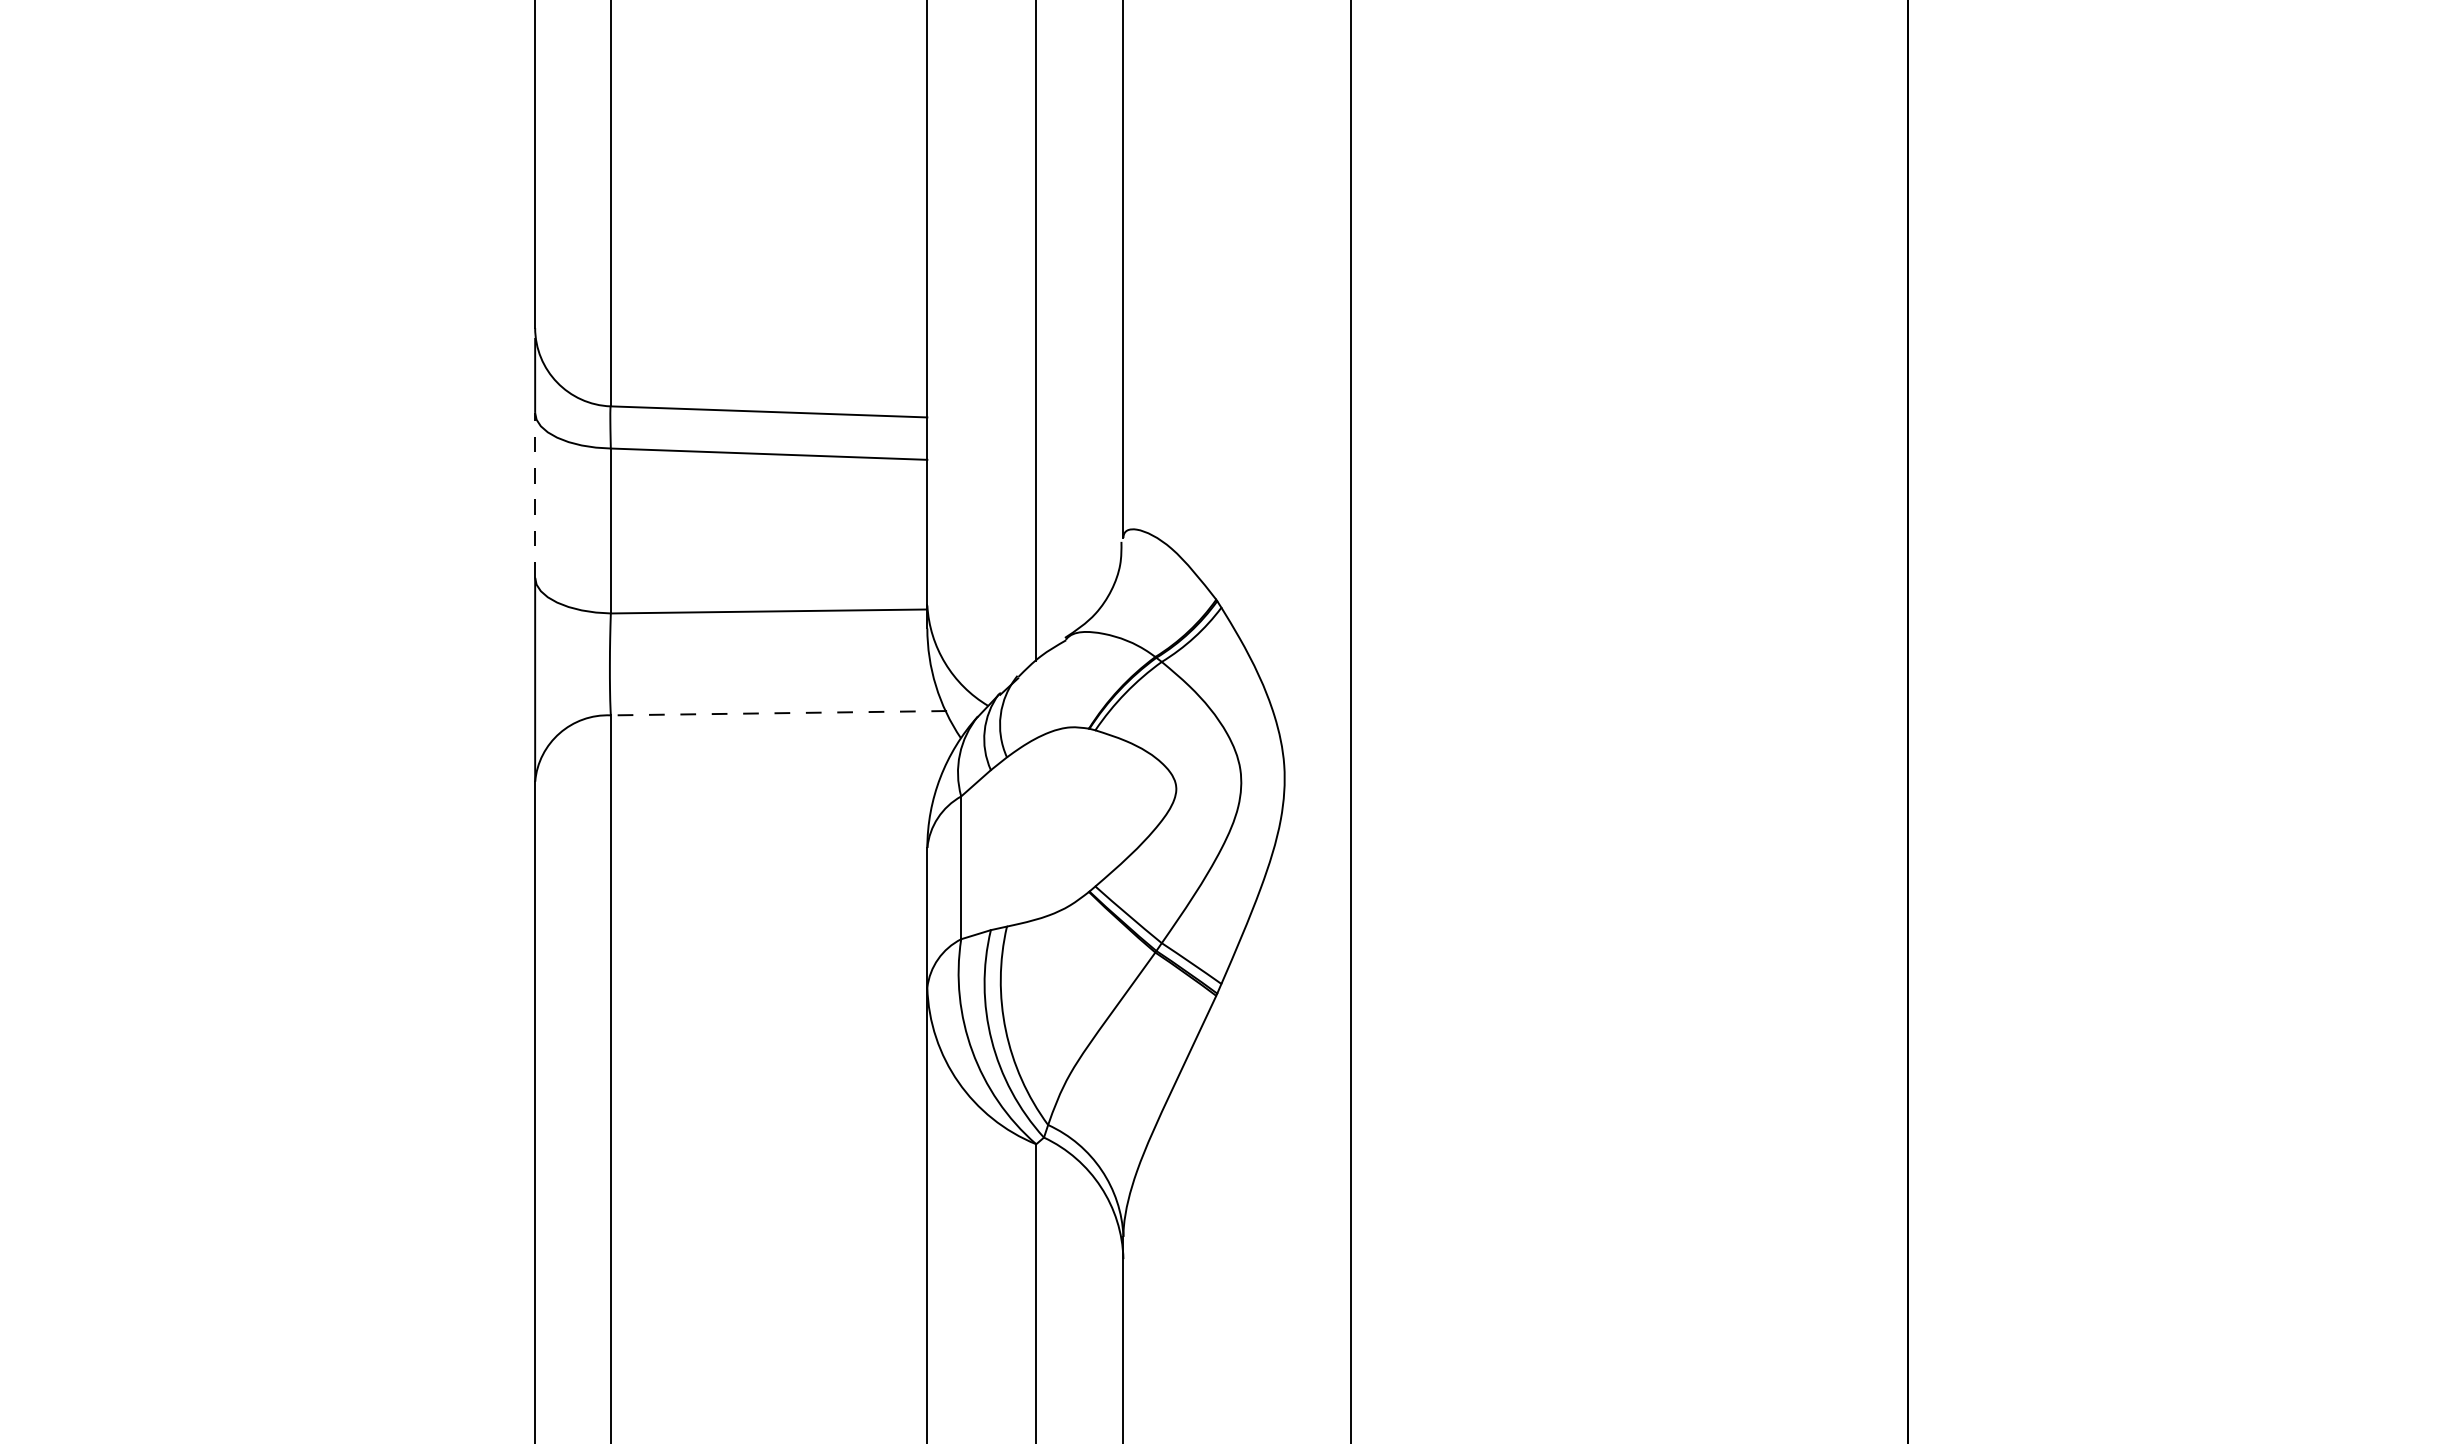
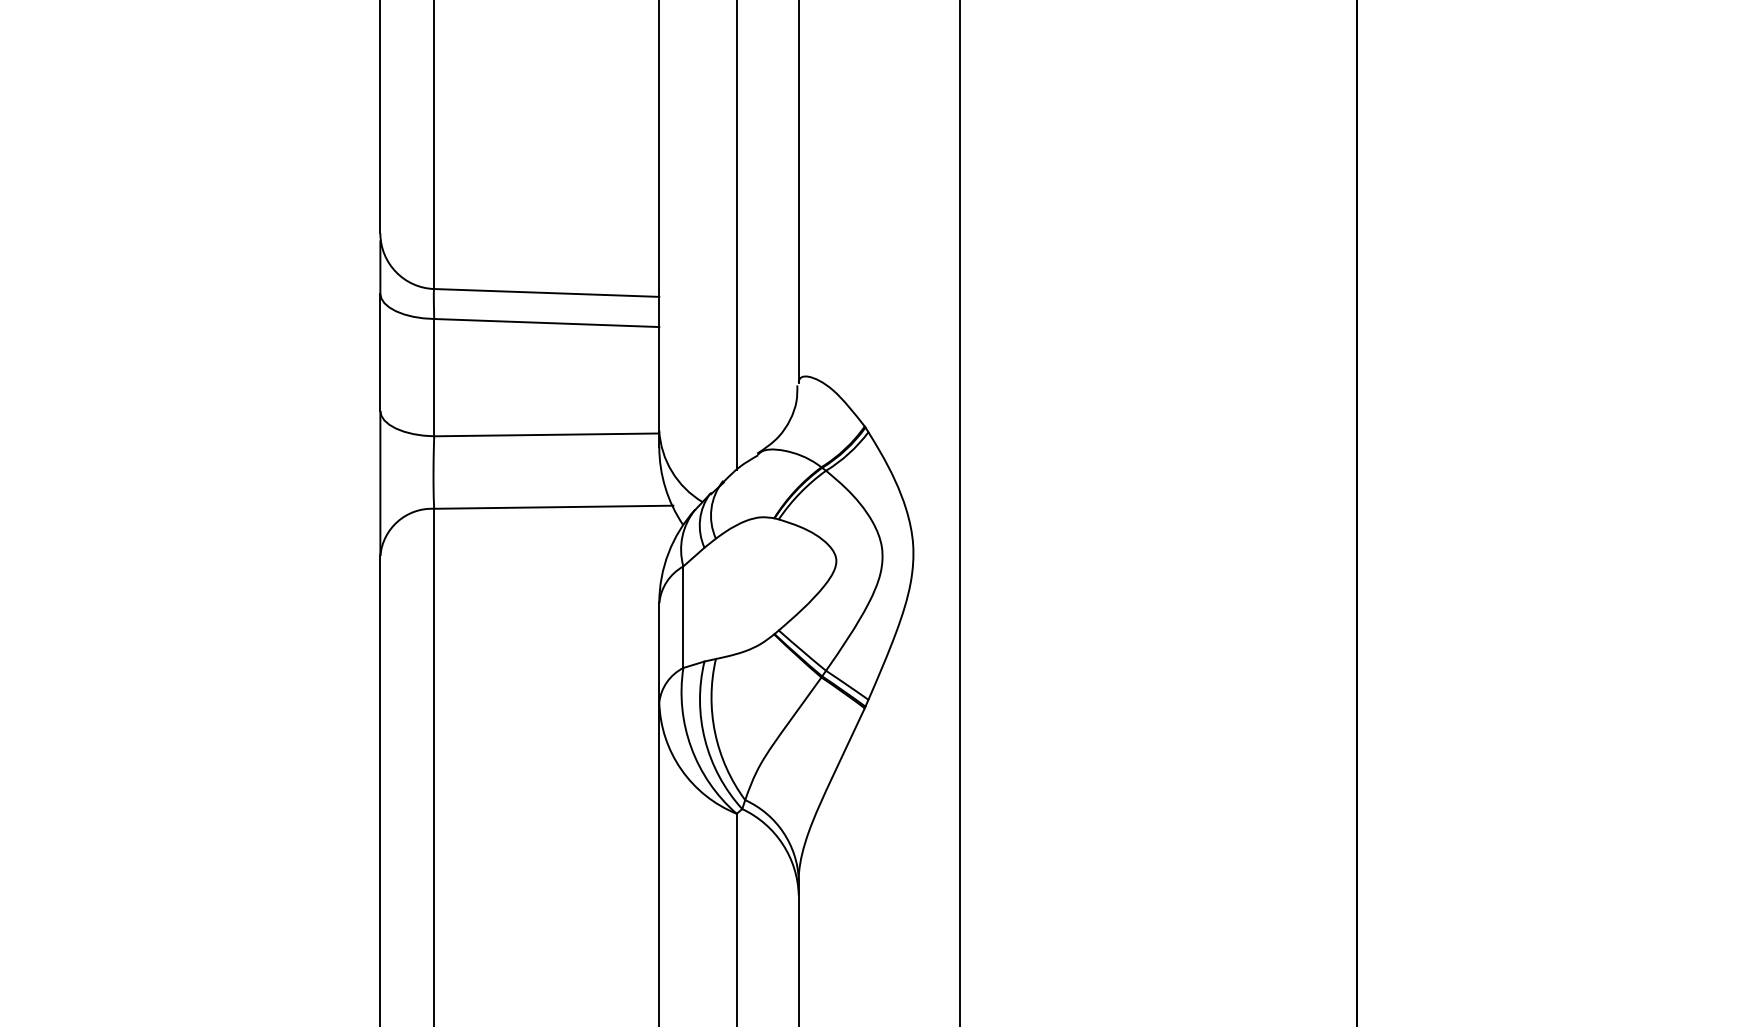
line: (535, 494) -> (380, 351), dashed -> solid
line: (778, 713) -> (553, 507), dashed -> solid

